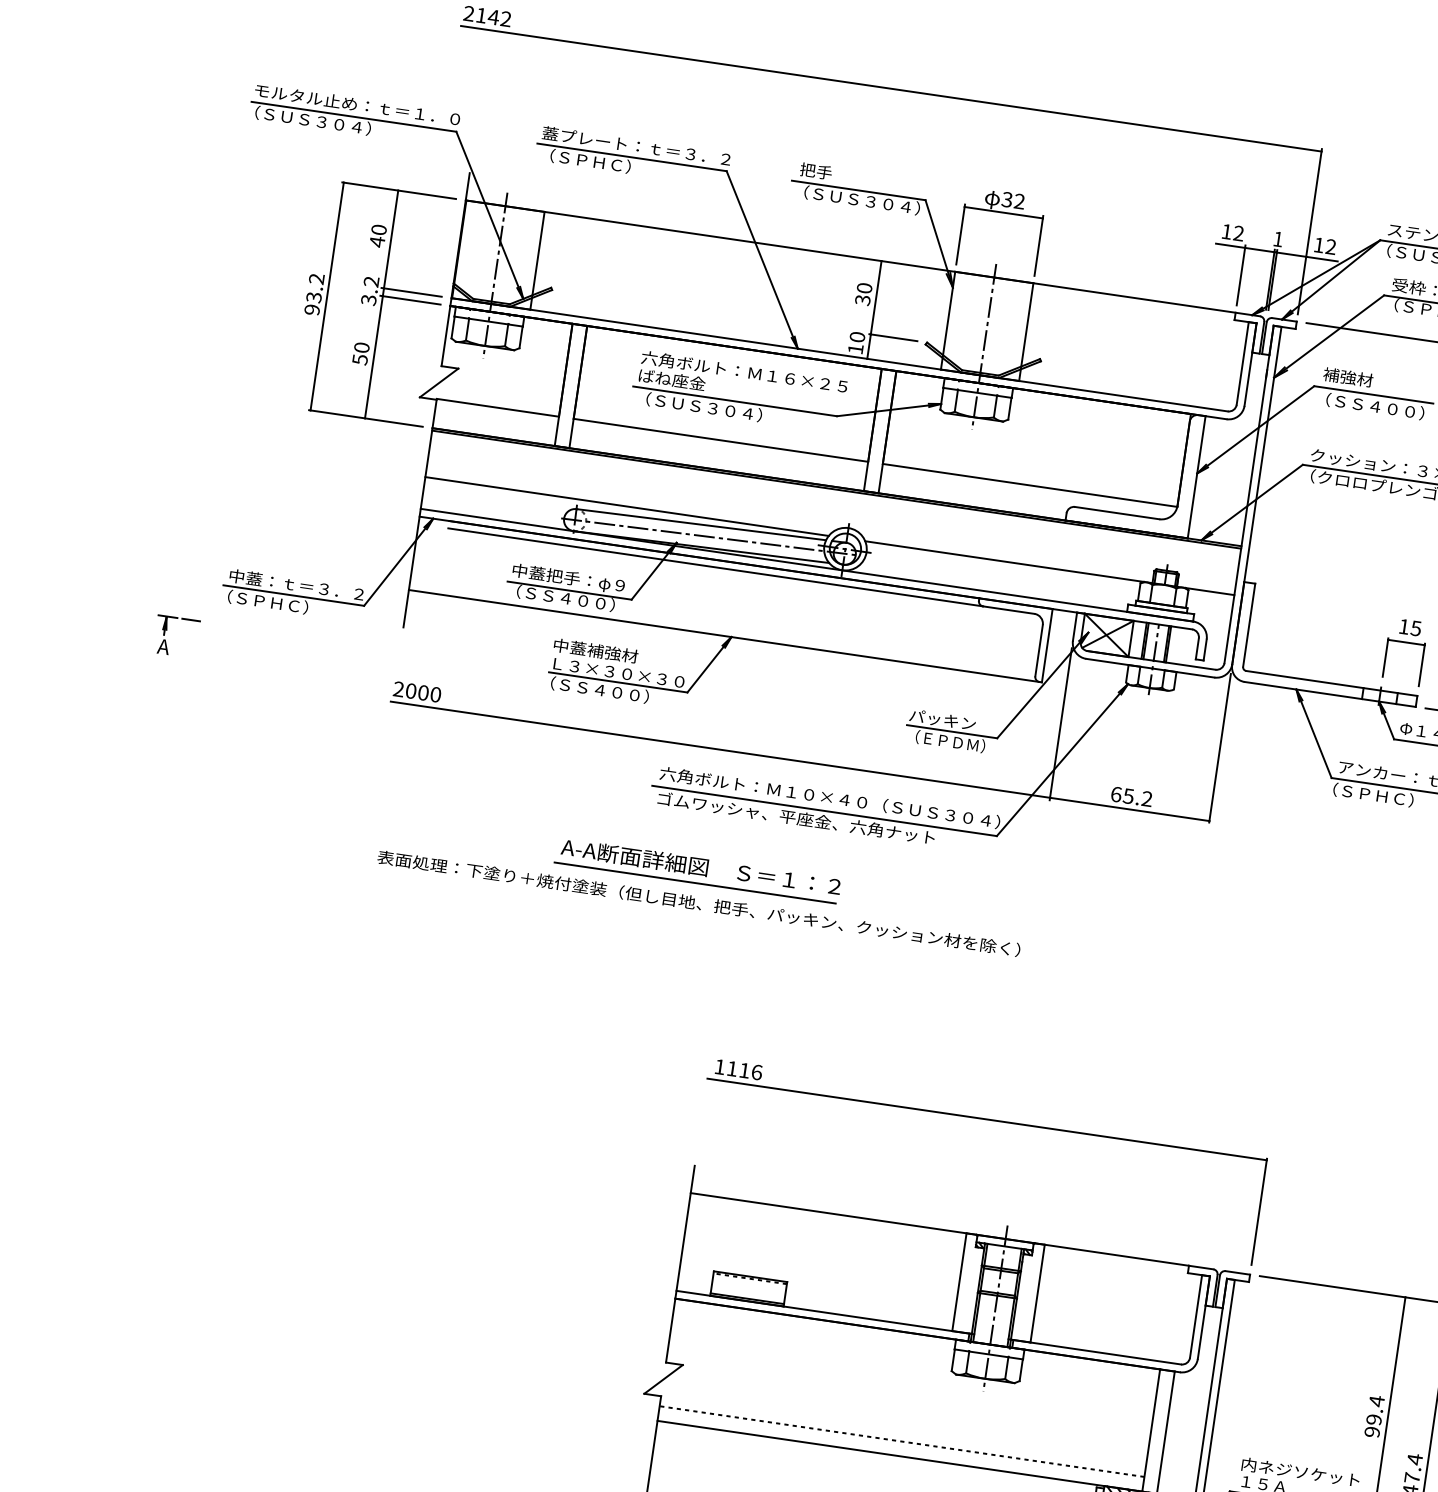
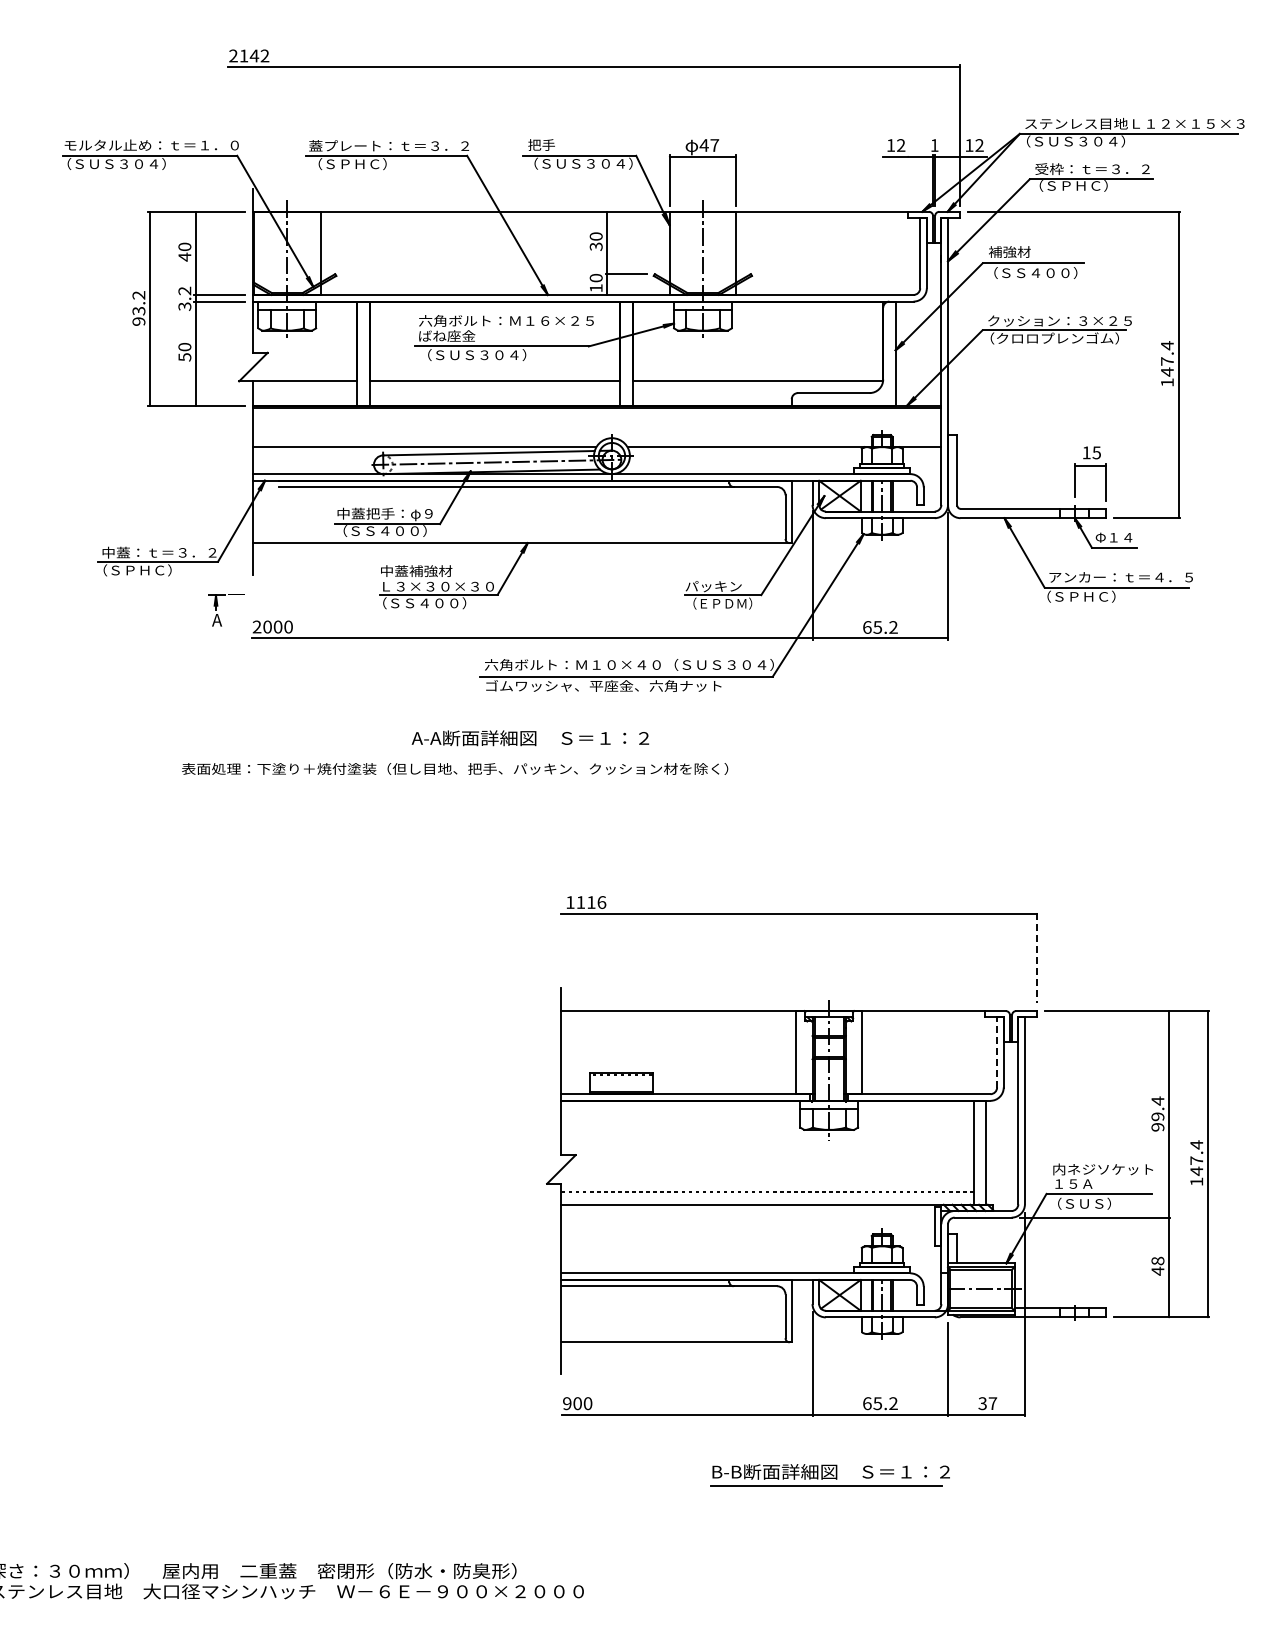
text: (1013, 200) -> (709, 145), 32 -> 47
line: (1241, 274) -> (908, 179), removed
part: (167, 630) -> (218, 606), moved
line: (694, 883) -> (526, 752), removed
text: (699, 903) -> (455, 768), moved
line: (1259, 1212) -> (1037, 958), solid -> dashed
line: (1196, 1315) -> (997, 1051), solid -> dashed

